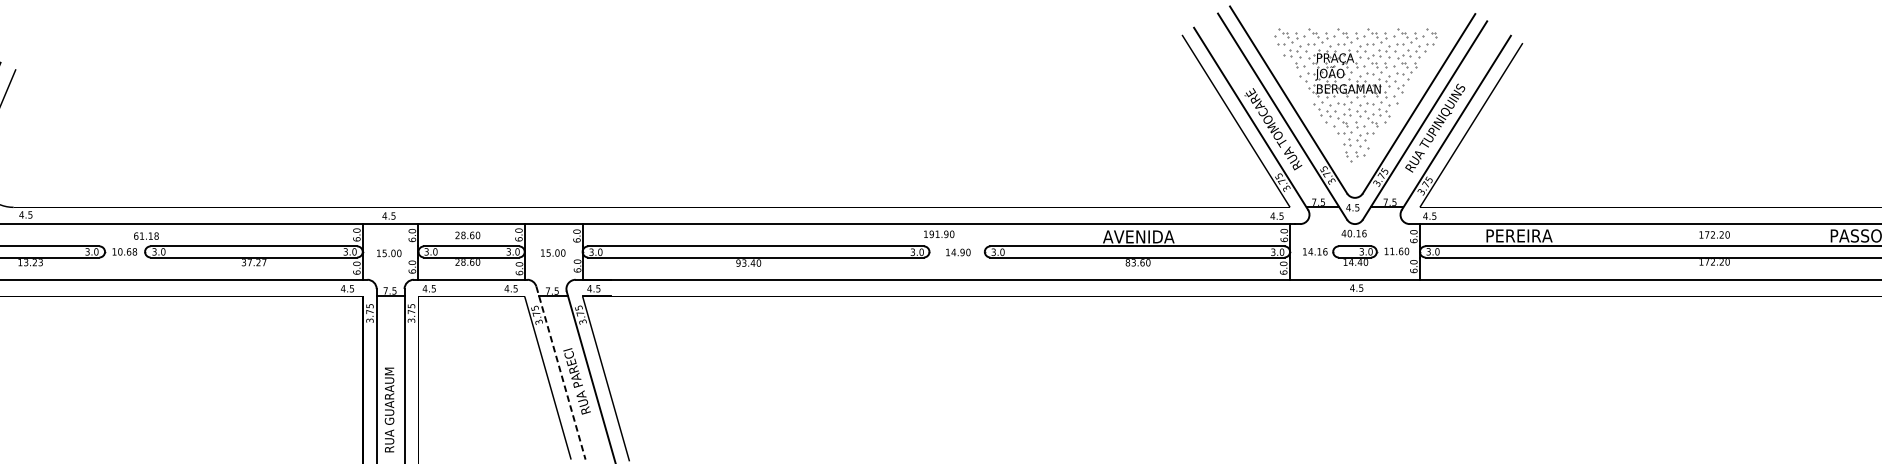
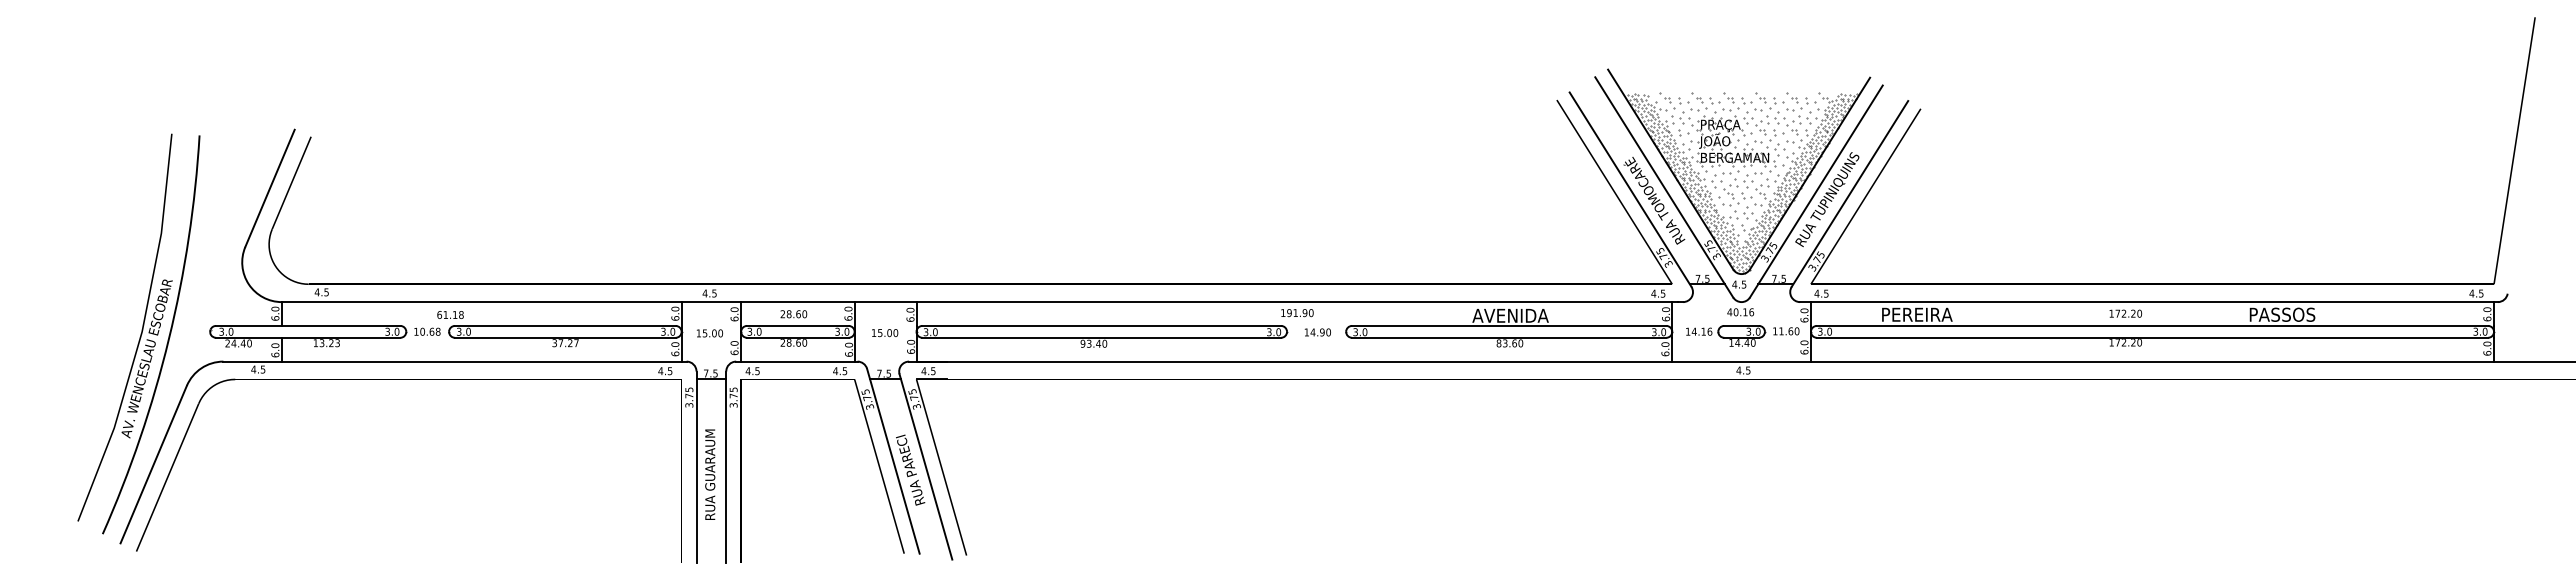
hatch: (1355, 113) -> (1742, 183), added
line: (561, 373) -> (893, 461), dashed -> solid
text: (389, 409) -> (710, 474), moved

